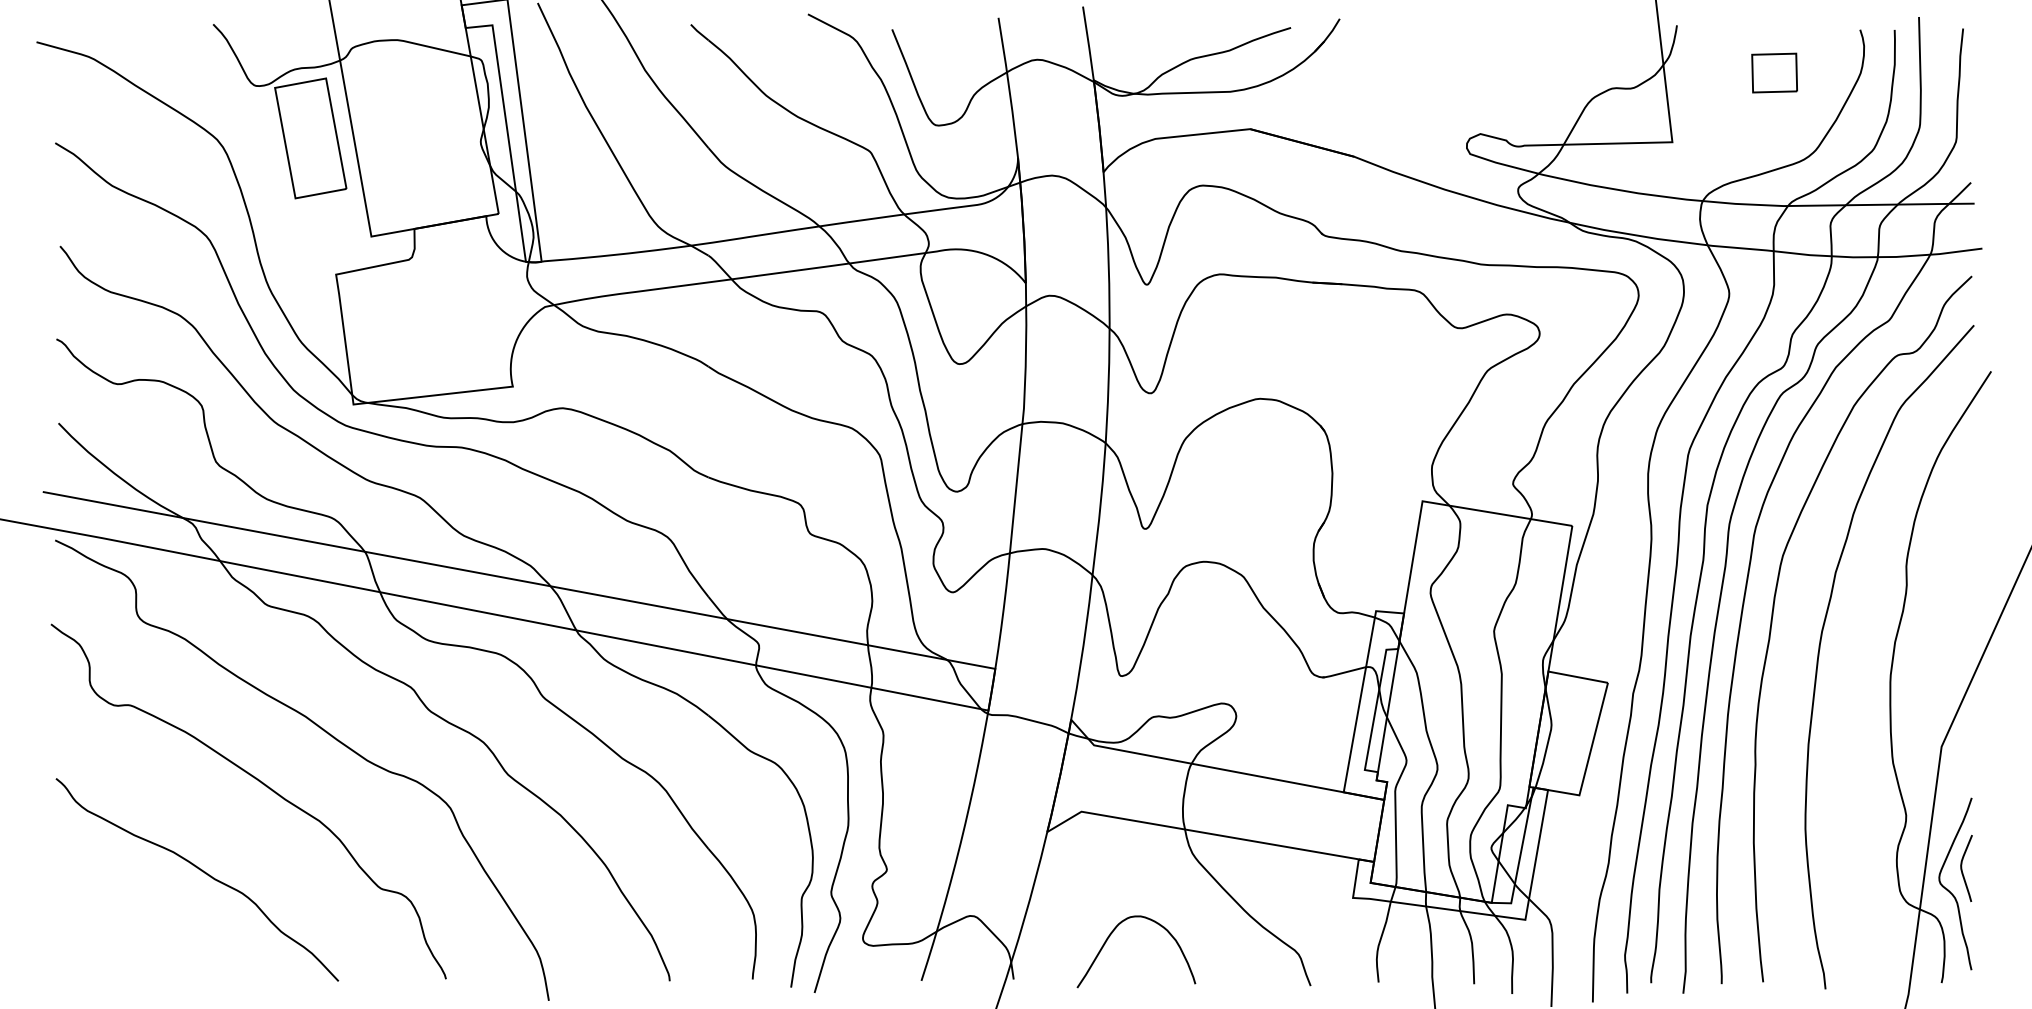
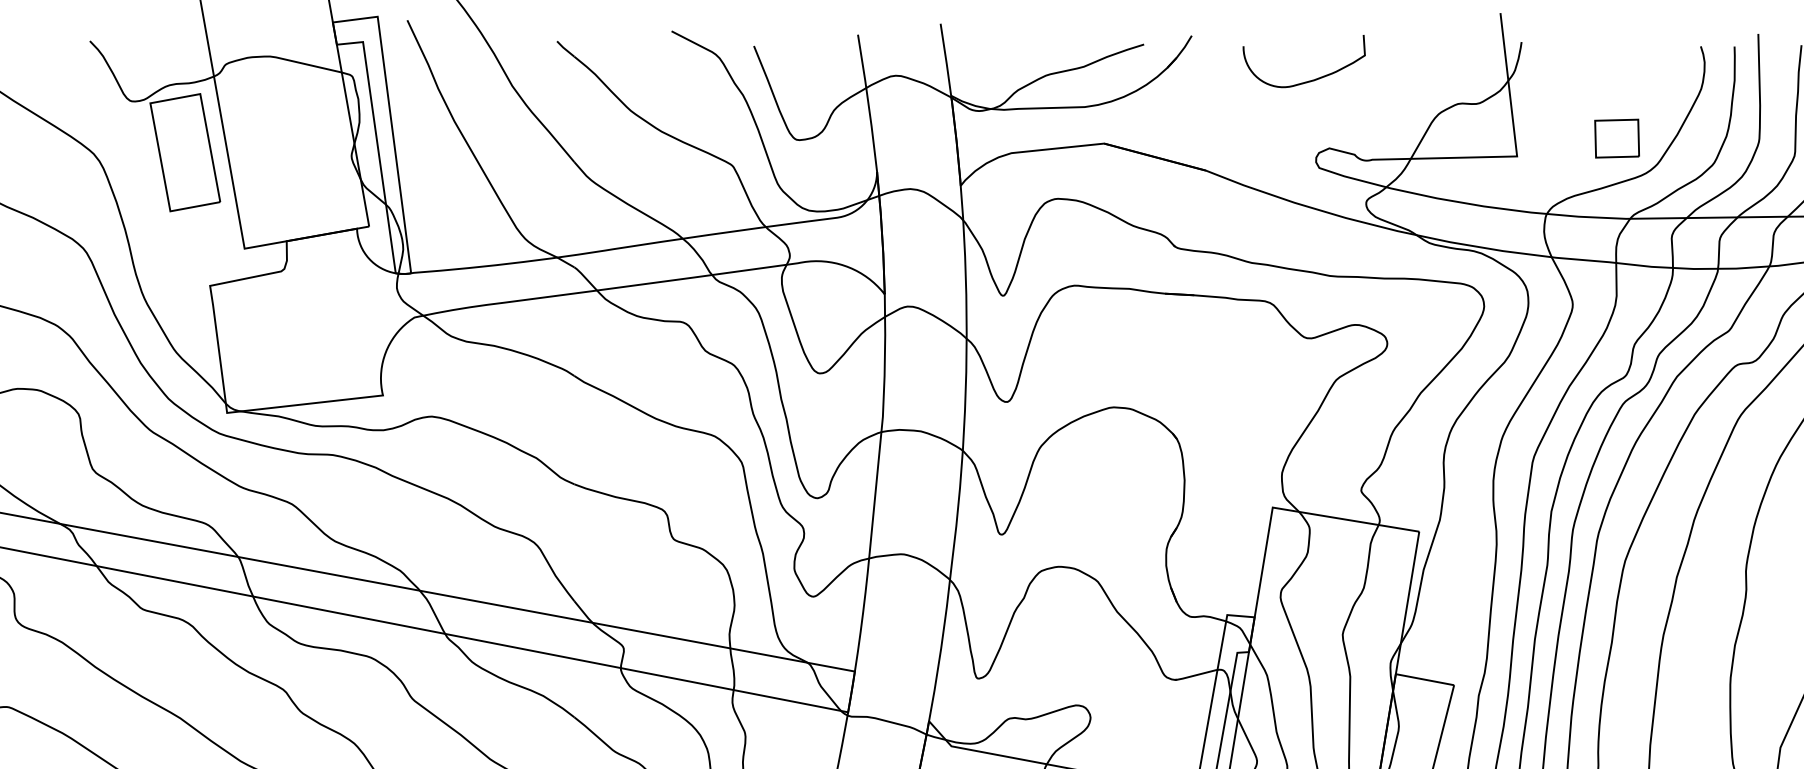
curve: (1460, 64) -> (1309, 80), added
part: (1774, 72) -> (1616, 138), moved

